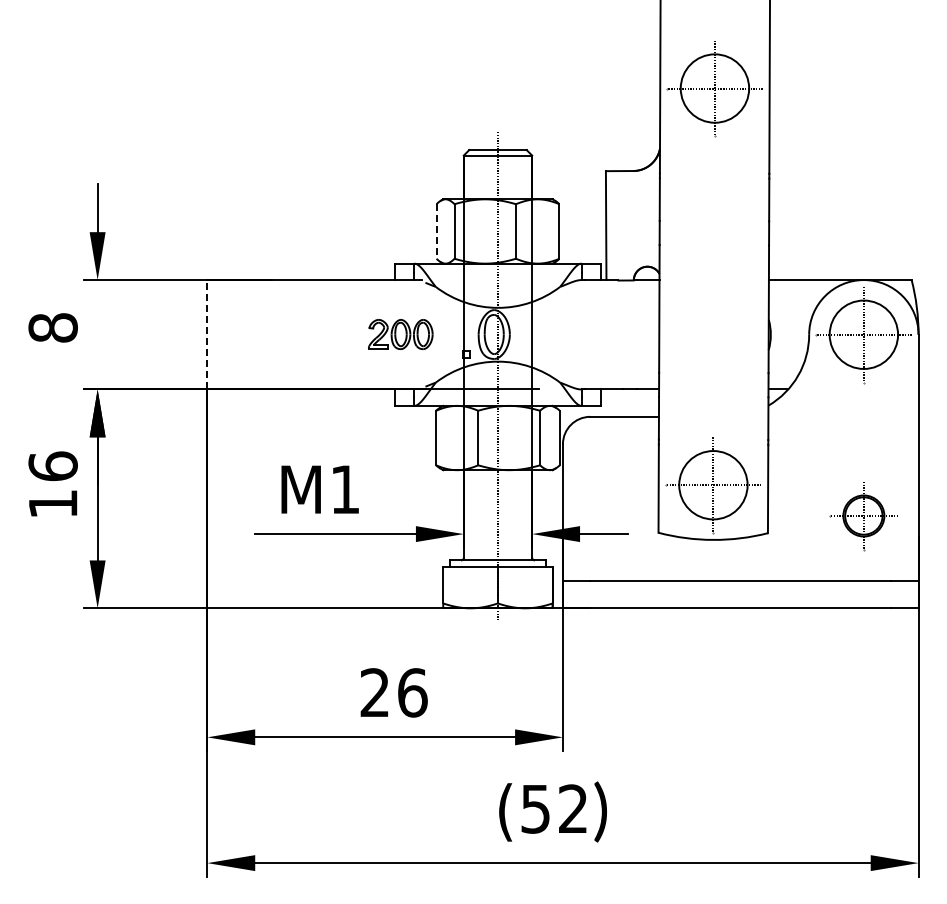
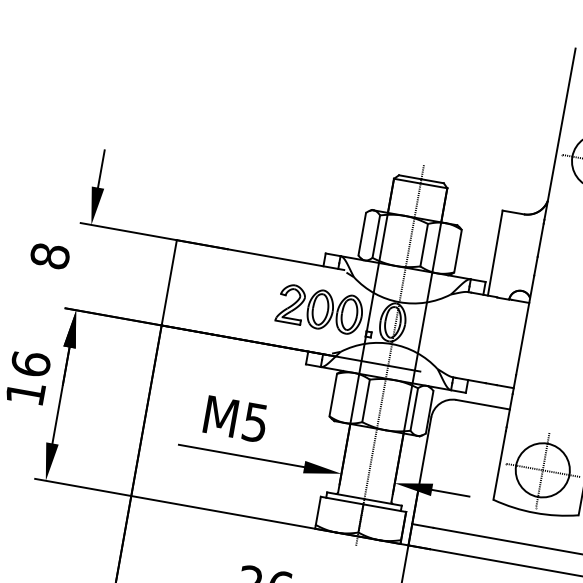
line: (436, 232) -> (362, 234), dashed -> solid
line: (207, 334) -> (169, 282), dashed -> solid
part: (400, 334) -> (319, 309), size x1.67
text: (345, 489) -> (255, 422), M1 -> M5

